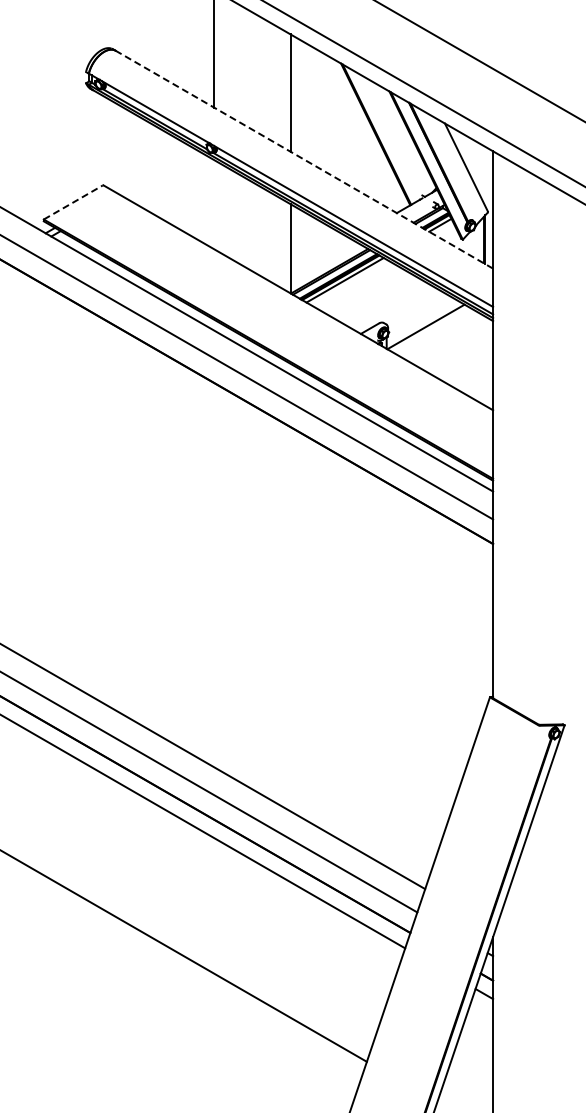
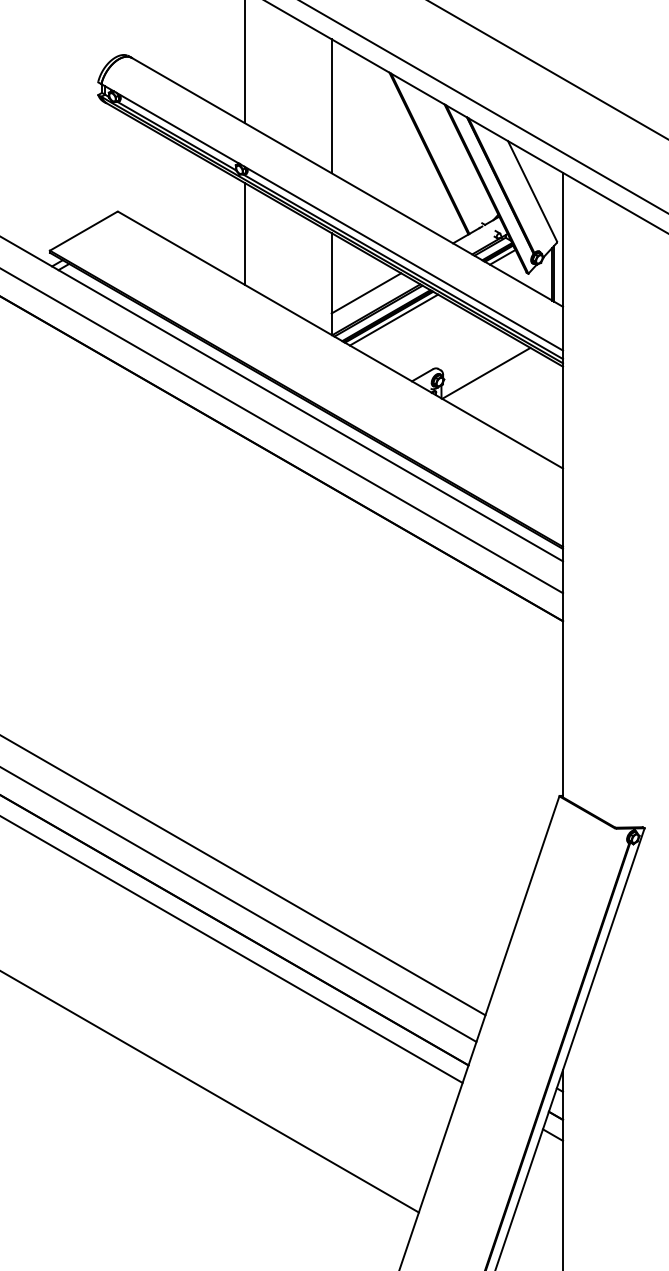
line: (304, 159) -> (347, 182), dashed -> solid
line: (73, 202) -> (83, 231), dashed -> solid
line: (214, 204) -> (244, 233), added
line: (320, 256) -> (365, 292), added

